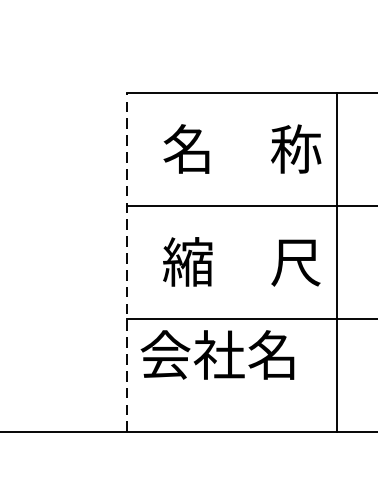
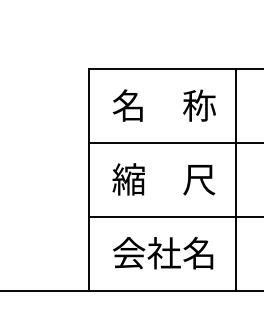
line: (126, 262) -> (88, 179), dashed -> solid
line: (337, 262) -> (236, 179), moved
text: (218, 355) -> (163, 253), moved

